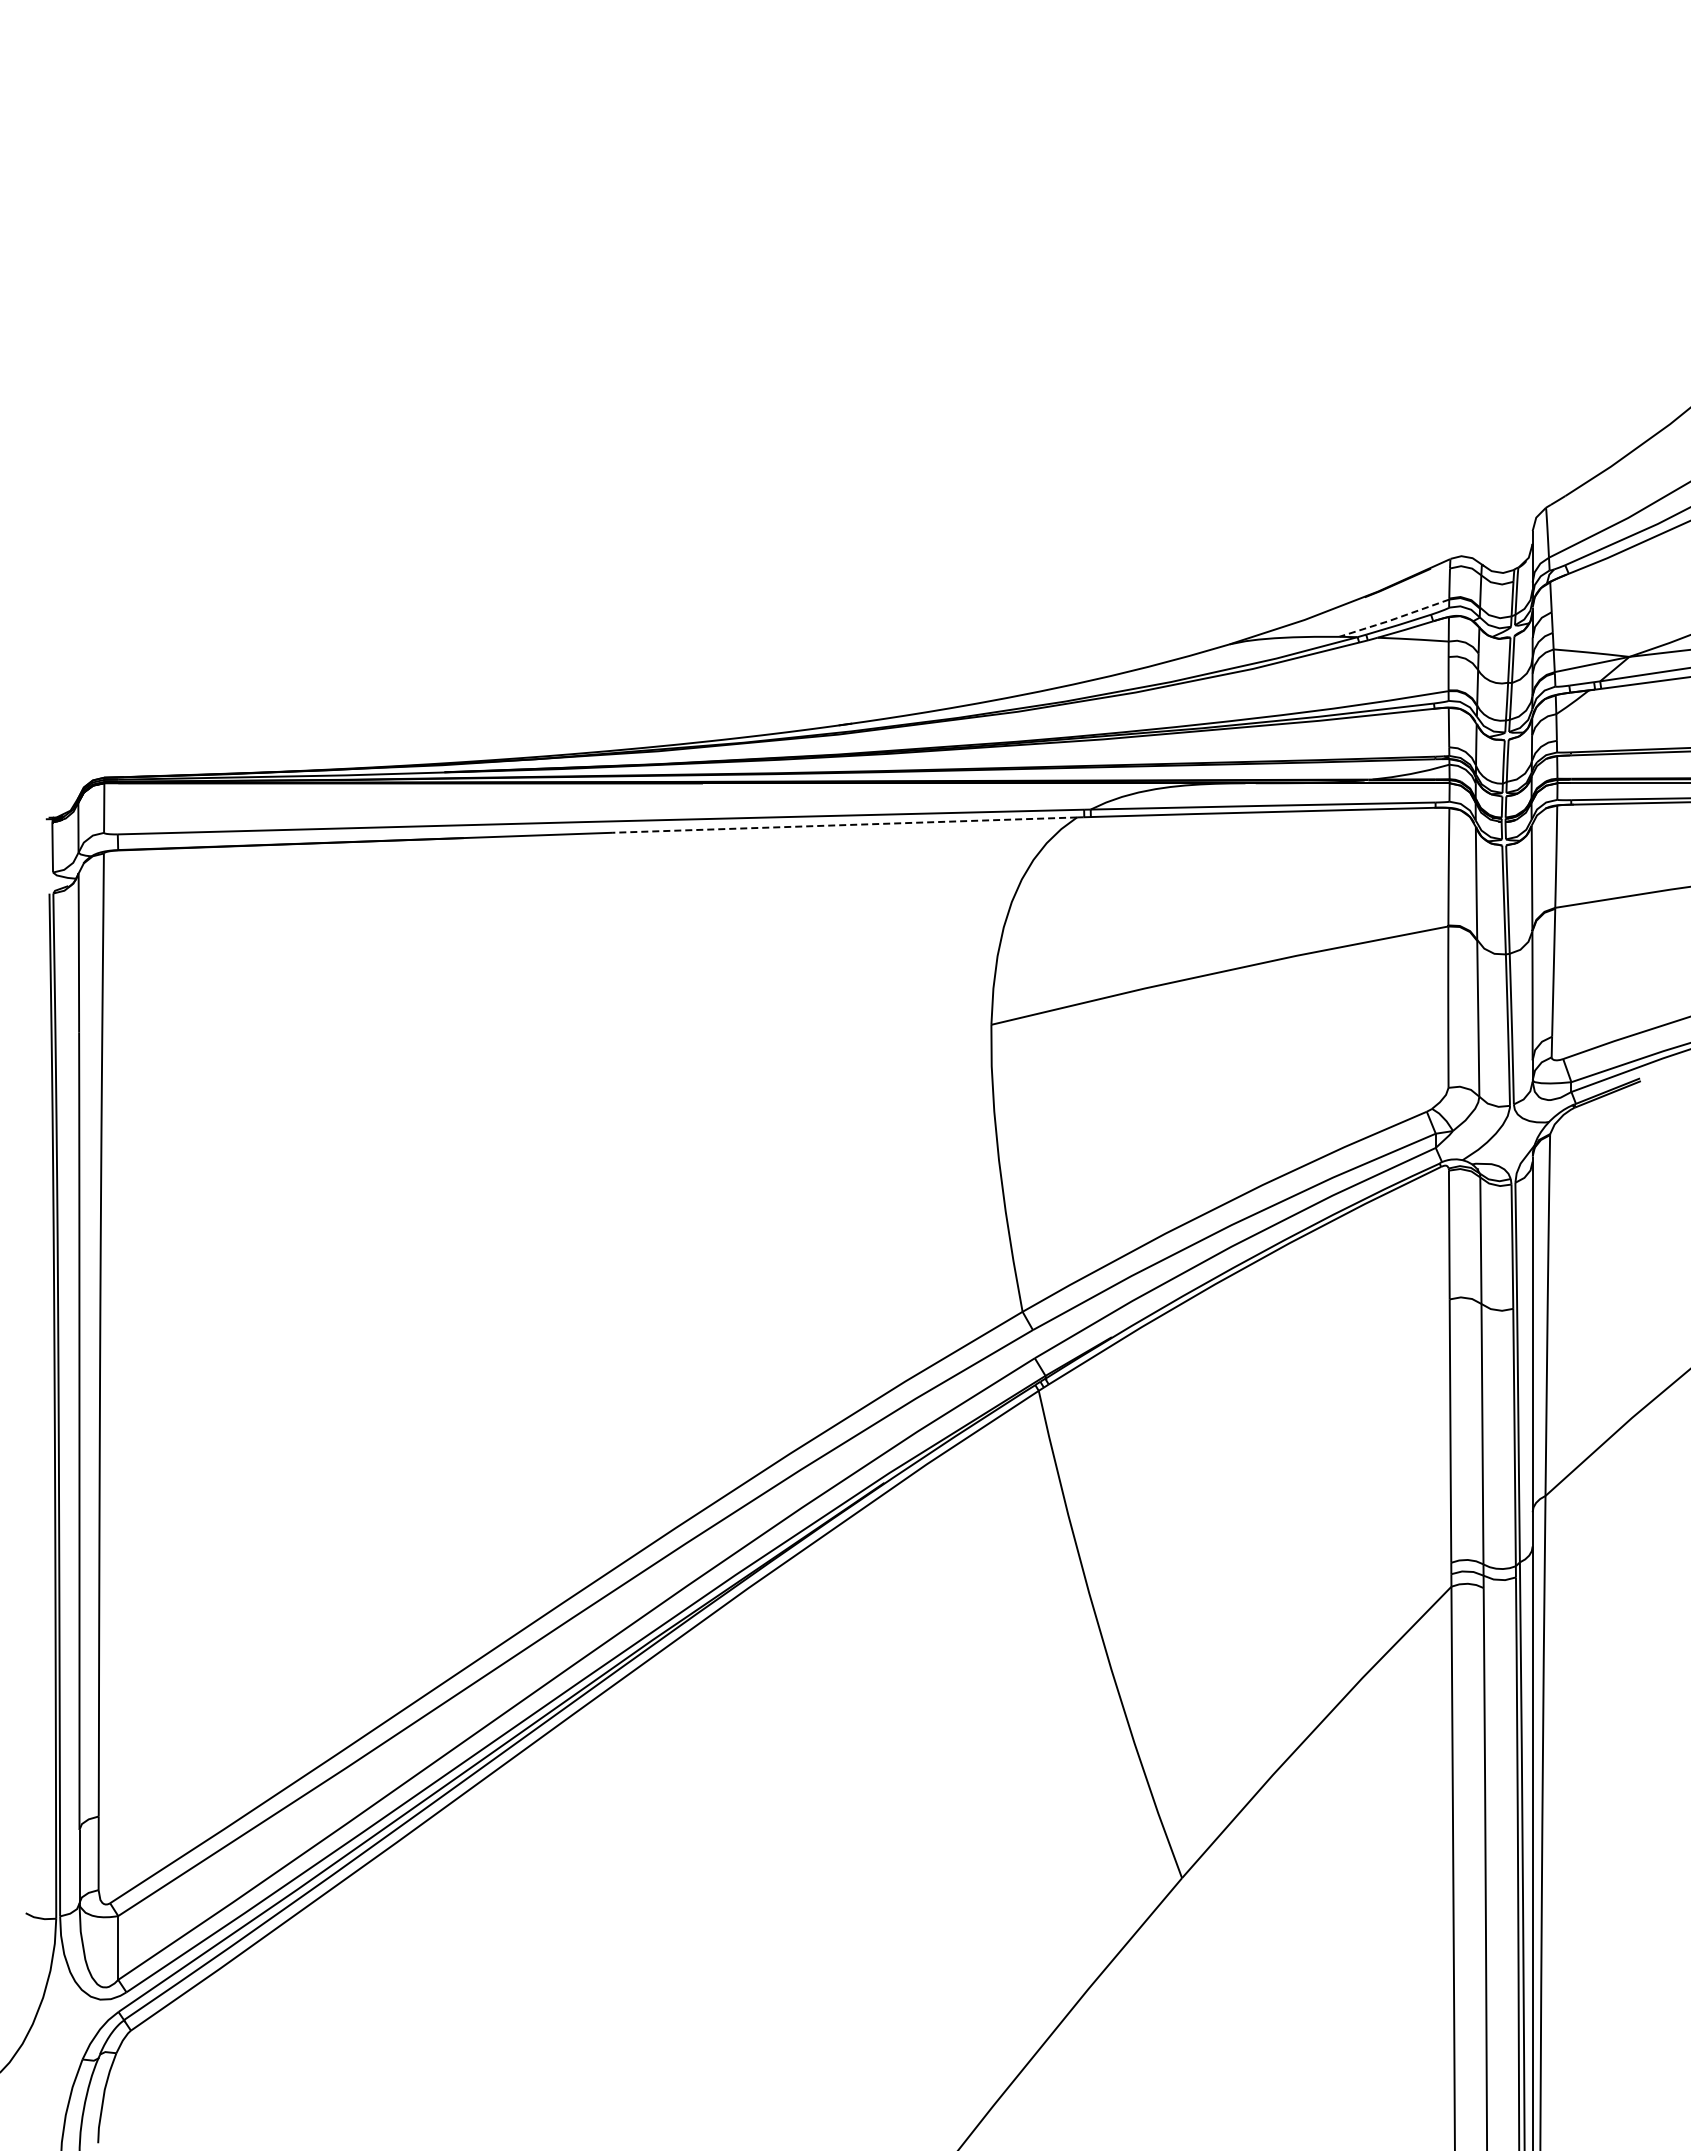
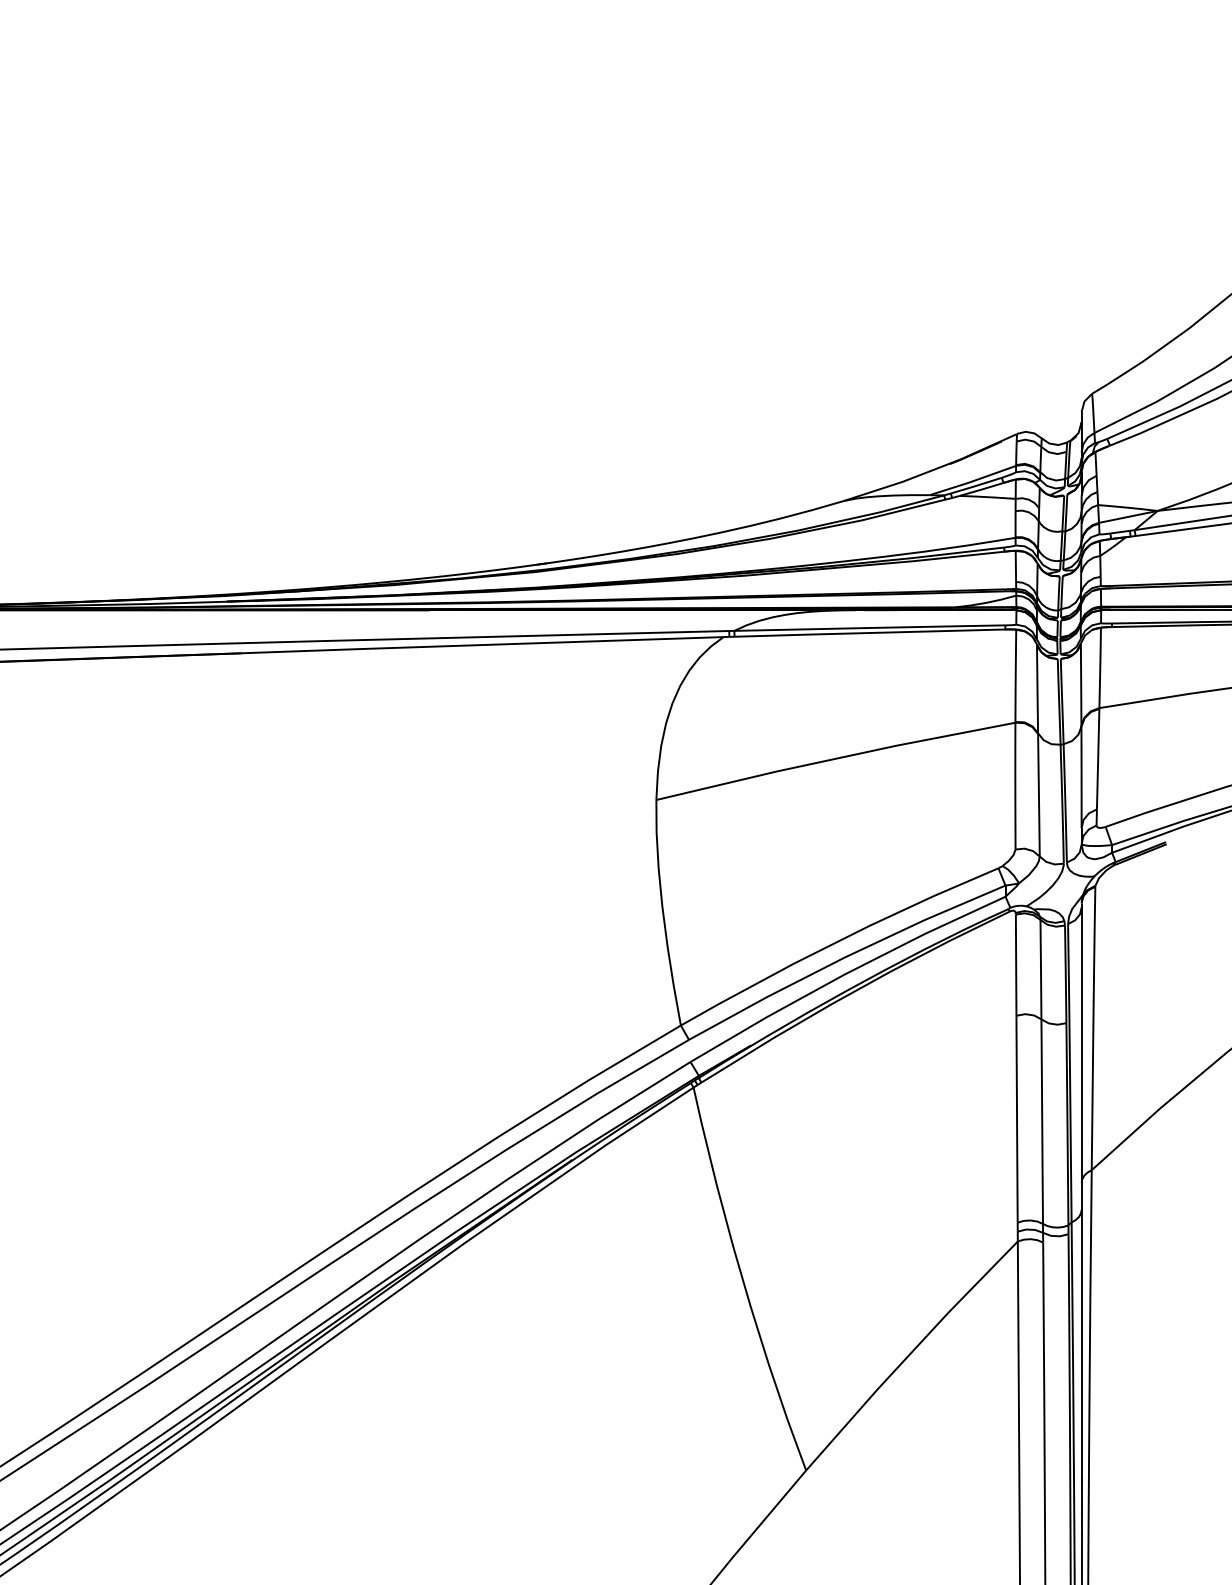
line: (1393, 619) -> (972, 481), dashed -> solid
line: (844, 825) -> (540, 643), dashed -> solid

